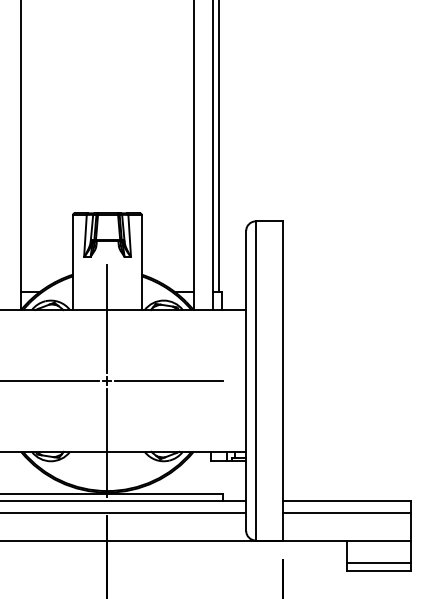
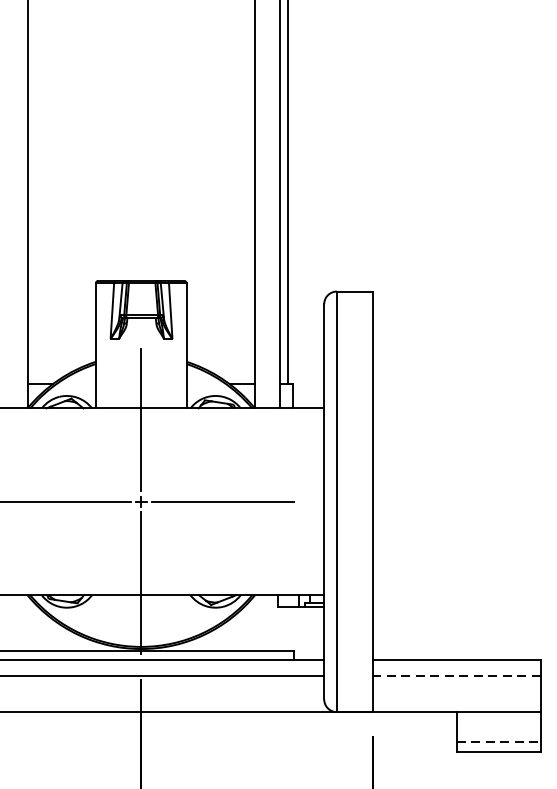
line: (346, 513) -> (456, 676), solid -> dashed
line: (378, 562) -> (498, 741), solid -> dashed

